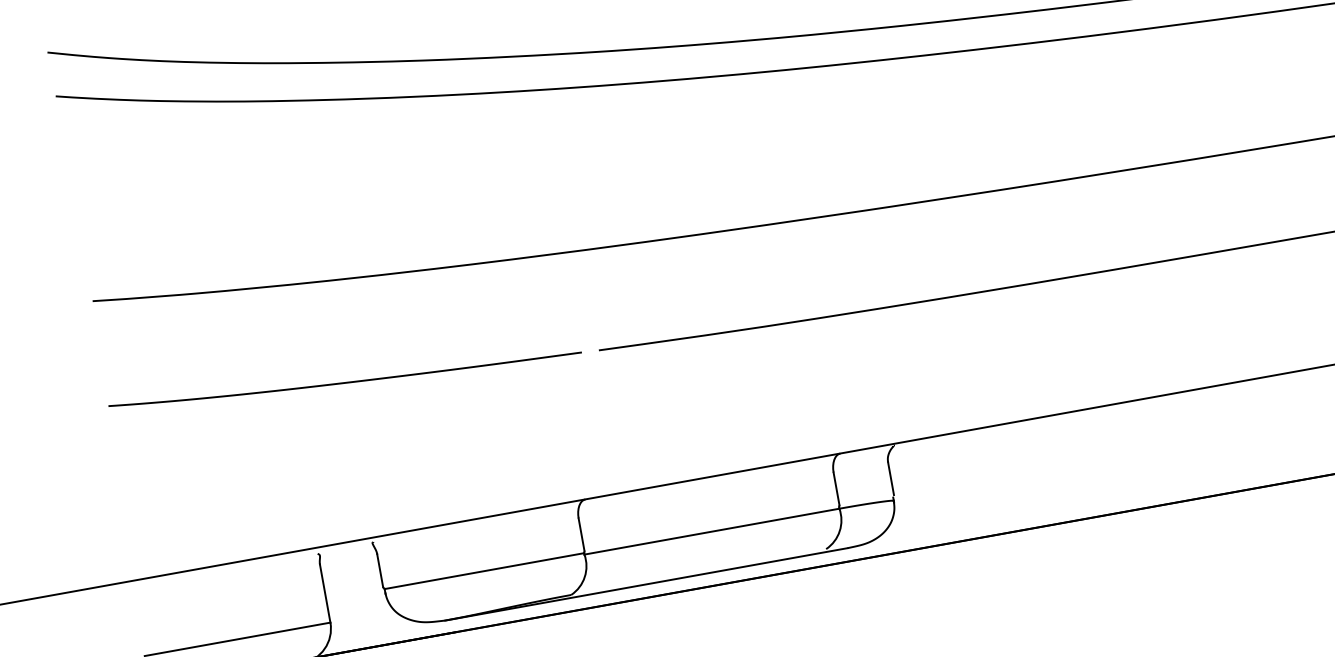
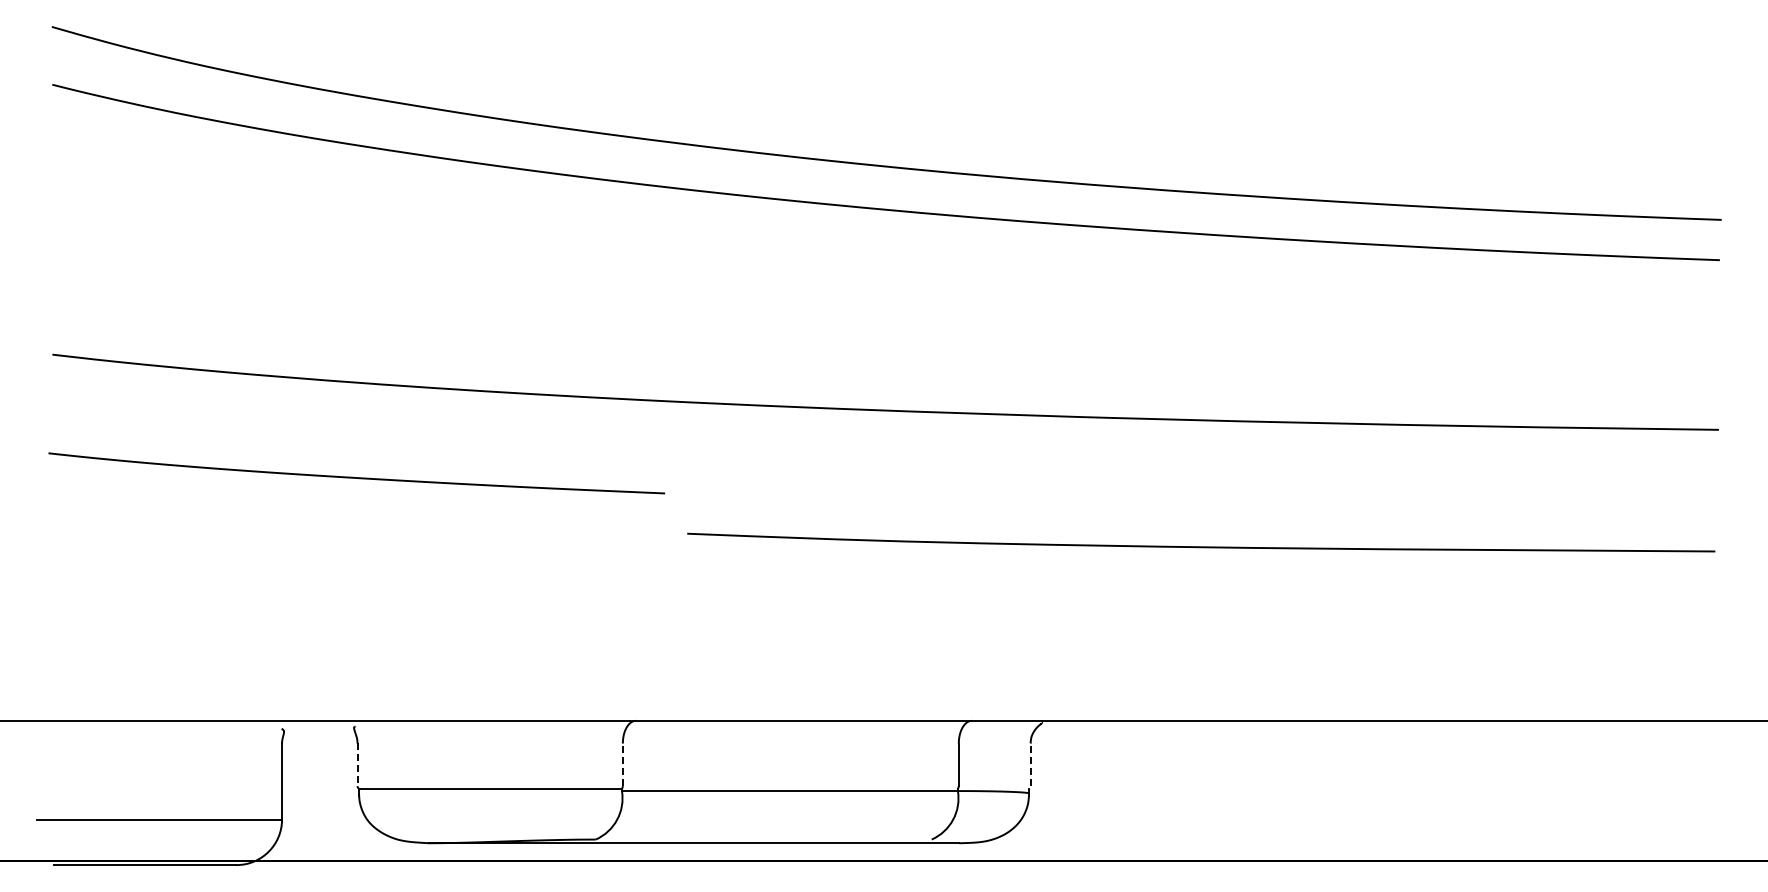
curve: (345, 382) -> (356, 477), moved
line: (890, 478) -> (1030, 764), solid -> dashed
line: (581, 534) -> (622, 764), solid -> dashed
line: (380, 570) -> (357, 764), solid -> dashed

